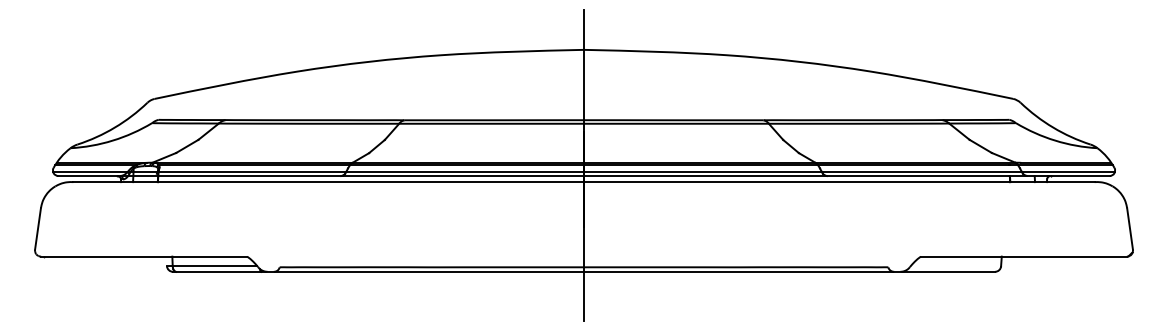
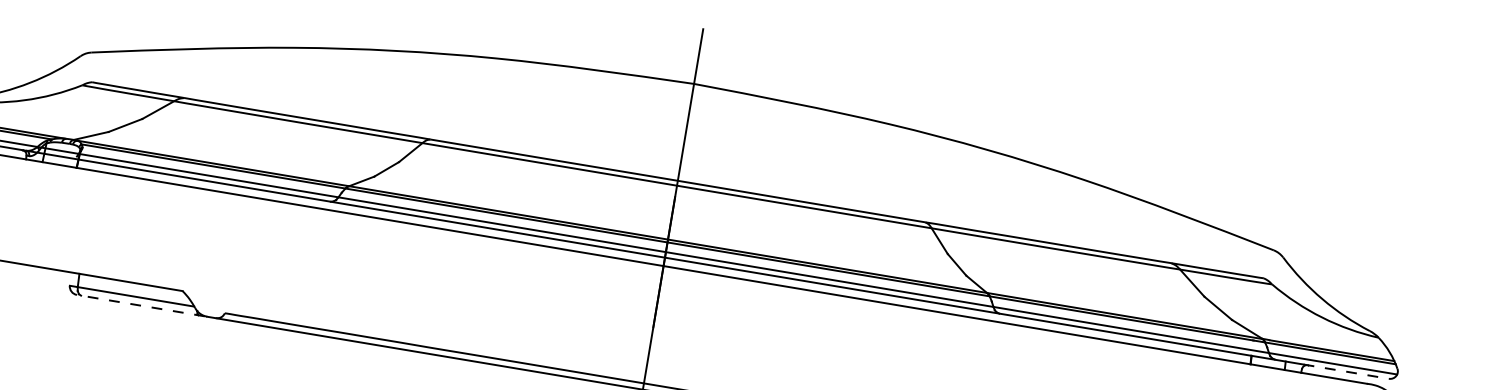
line: (1078, 176) -> (1345, 372), solid -> dashed
line: (219, 271) -> (140, 305), solid -> dashed

